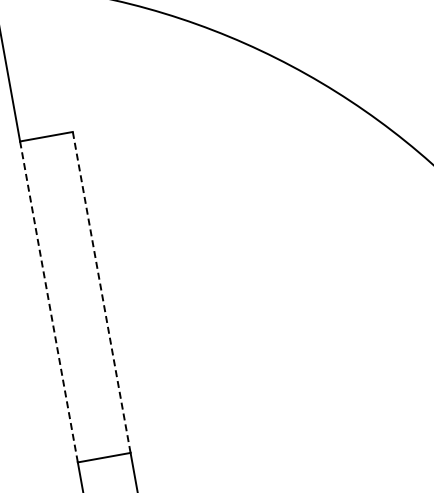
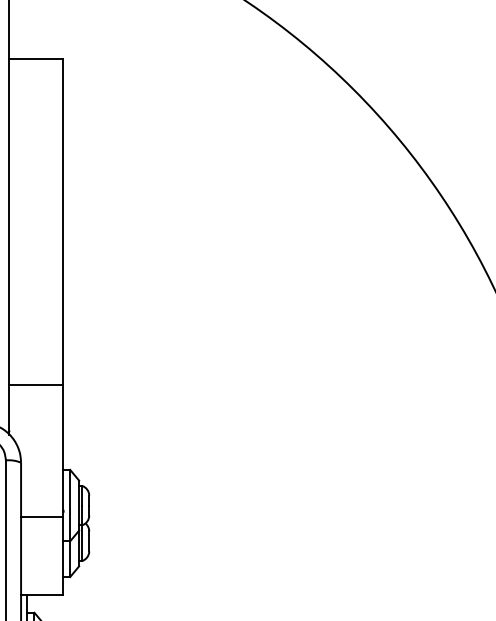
line: (102, 292) -> (63, 222), dashed -> solid
line: (49, 302) -> (9, 222), dashed -> solid

